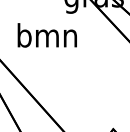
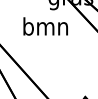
text: (47, 35) -> (45, 26), moved

